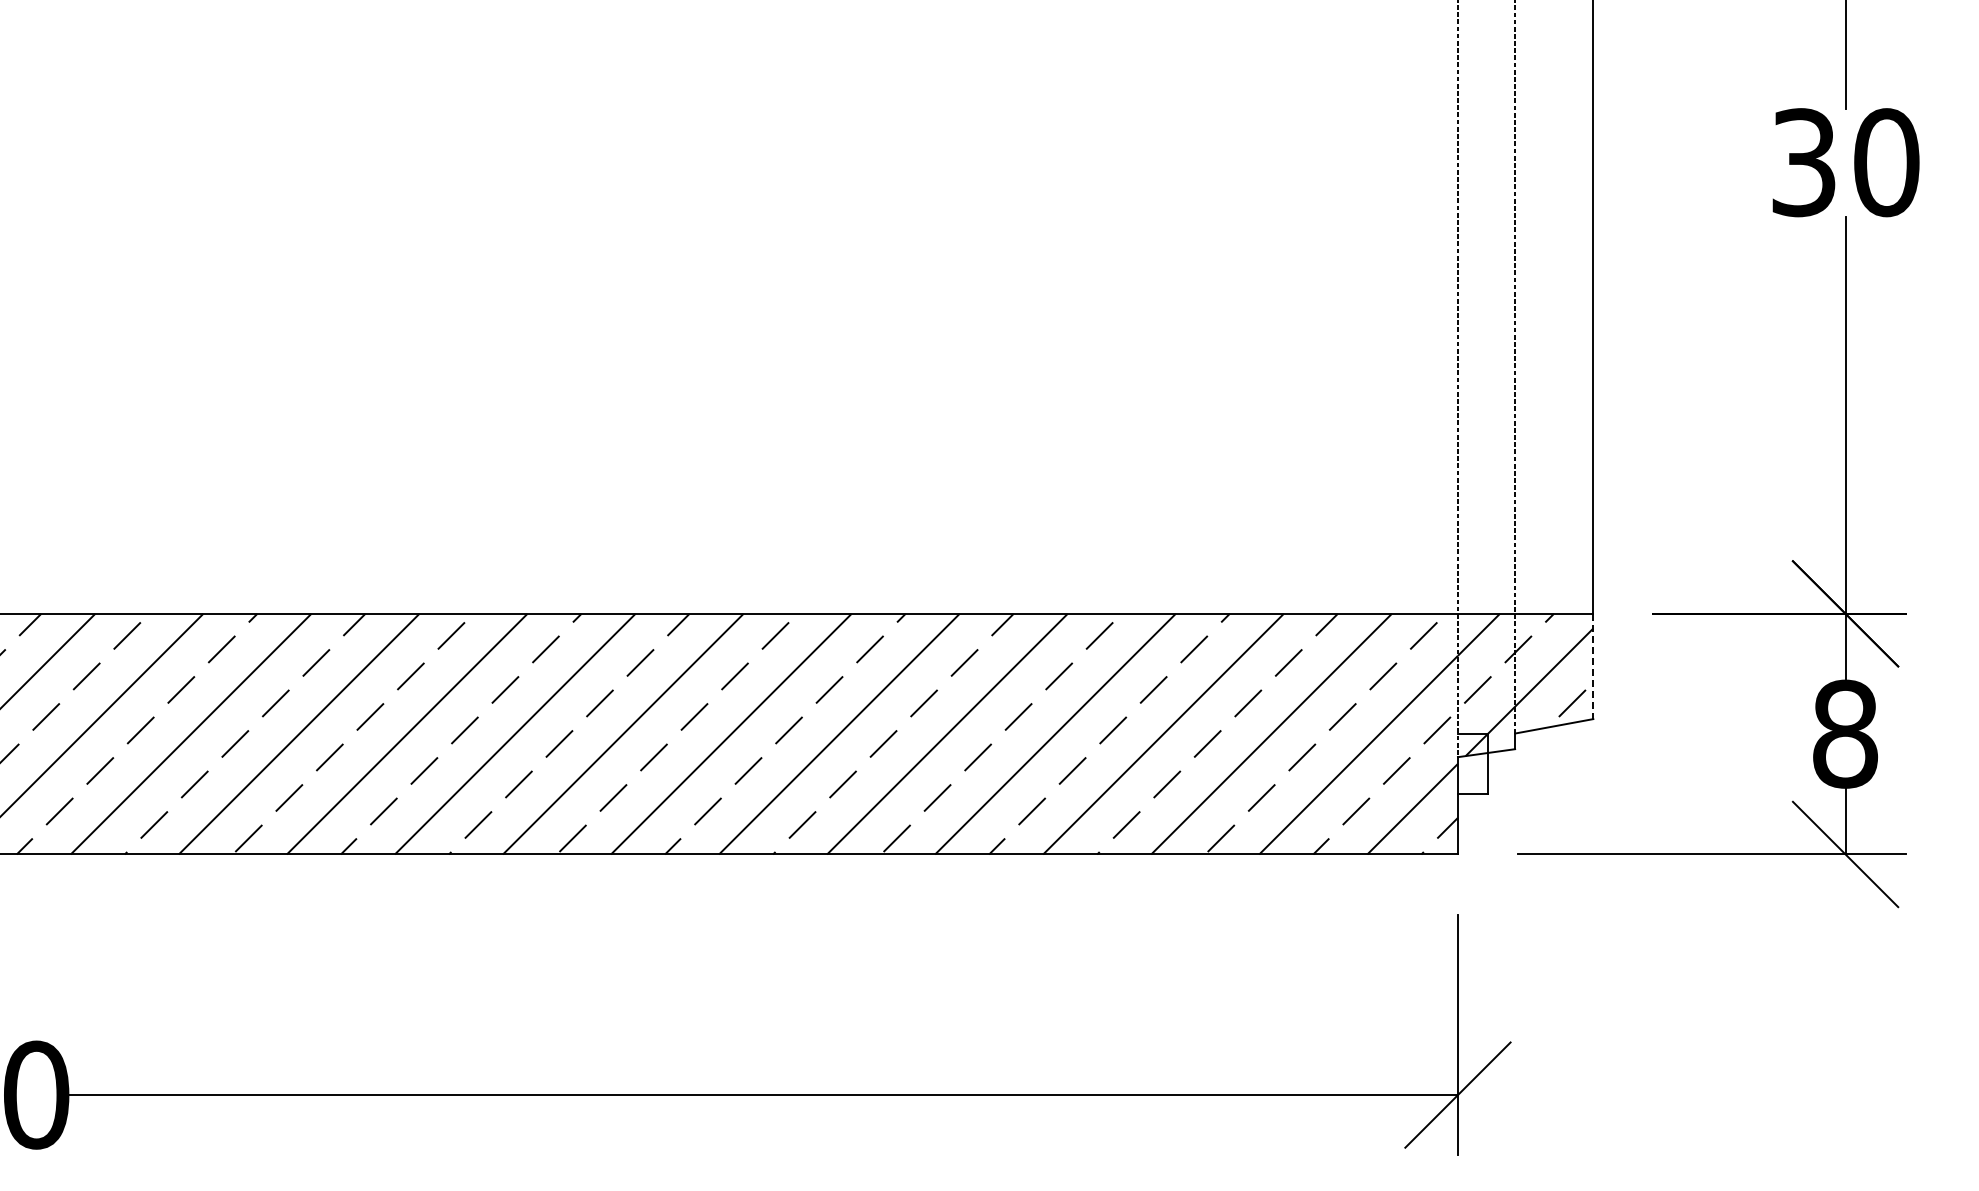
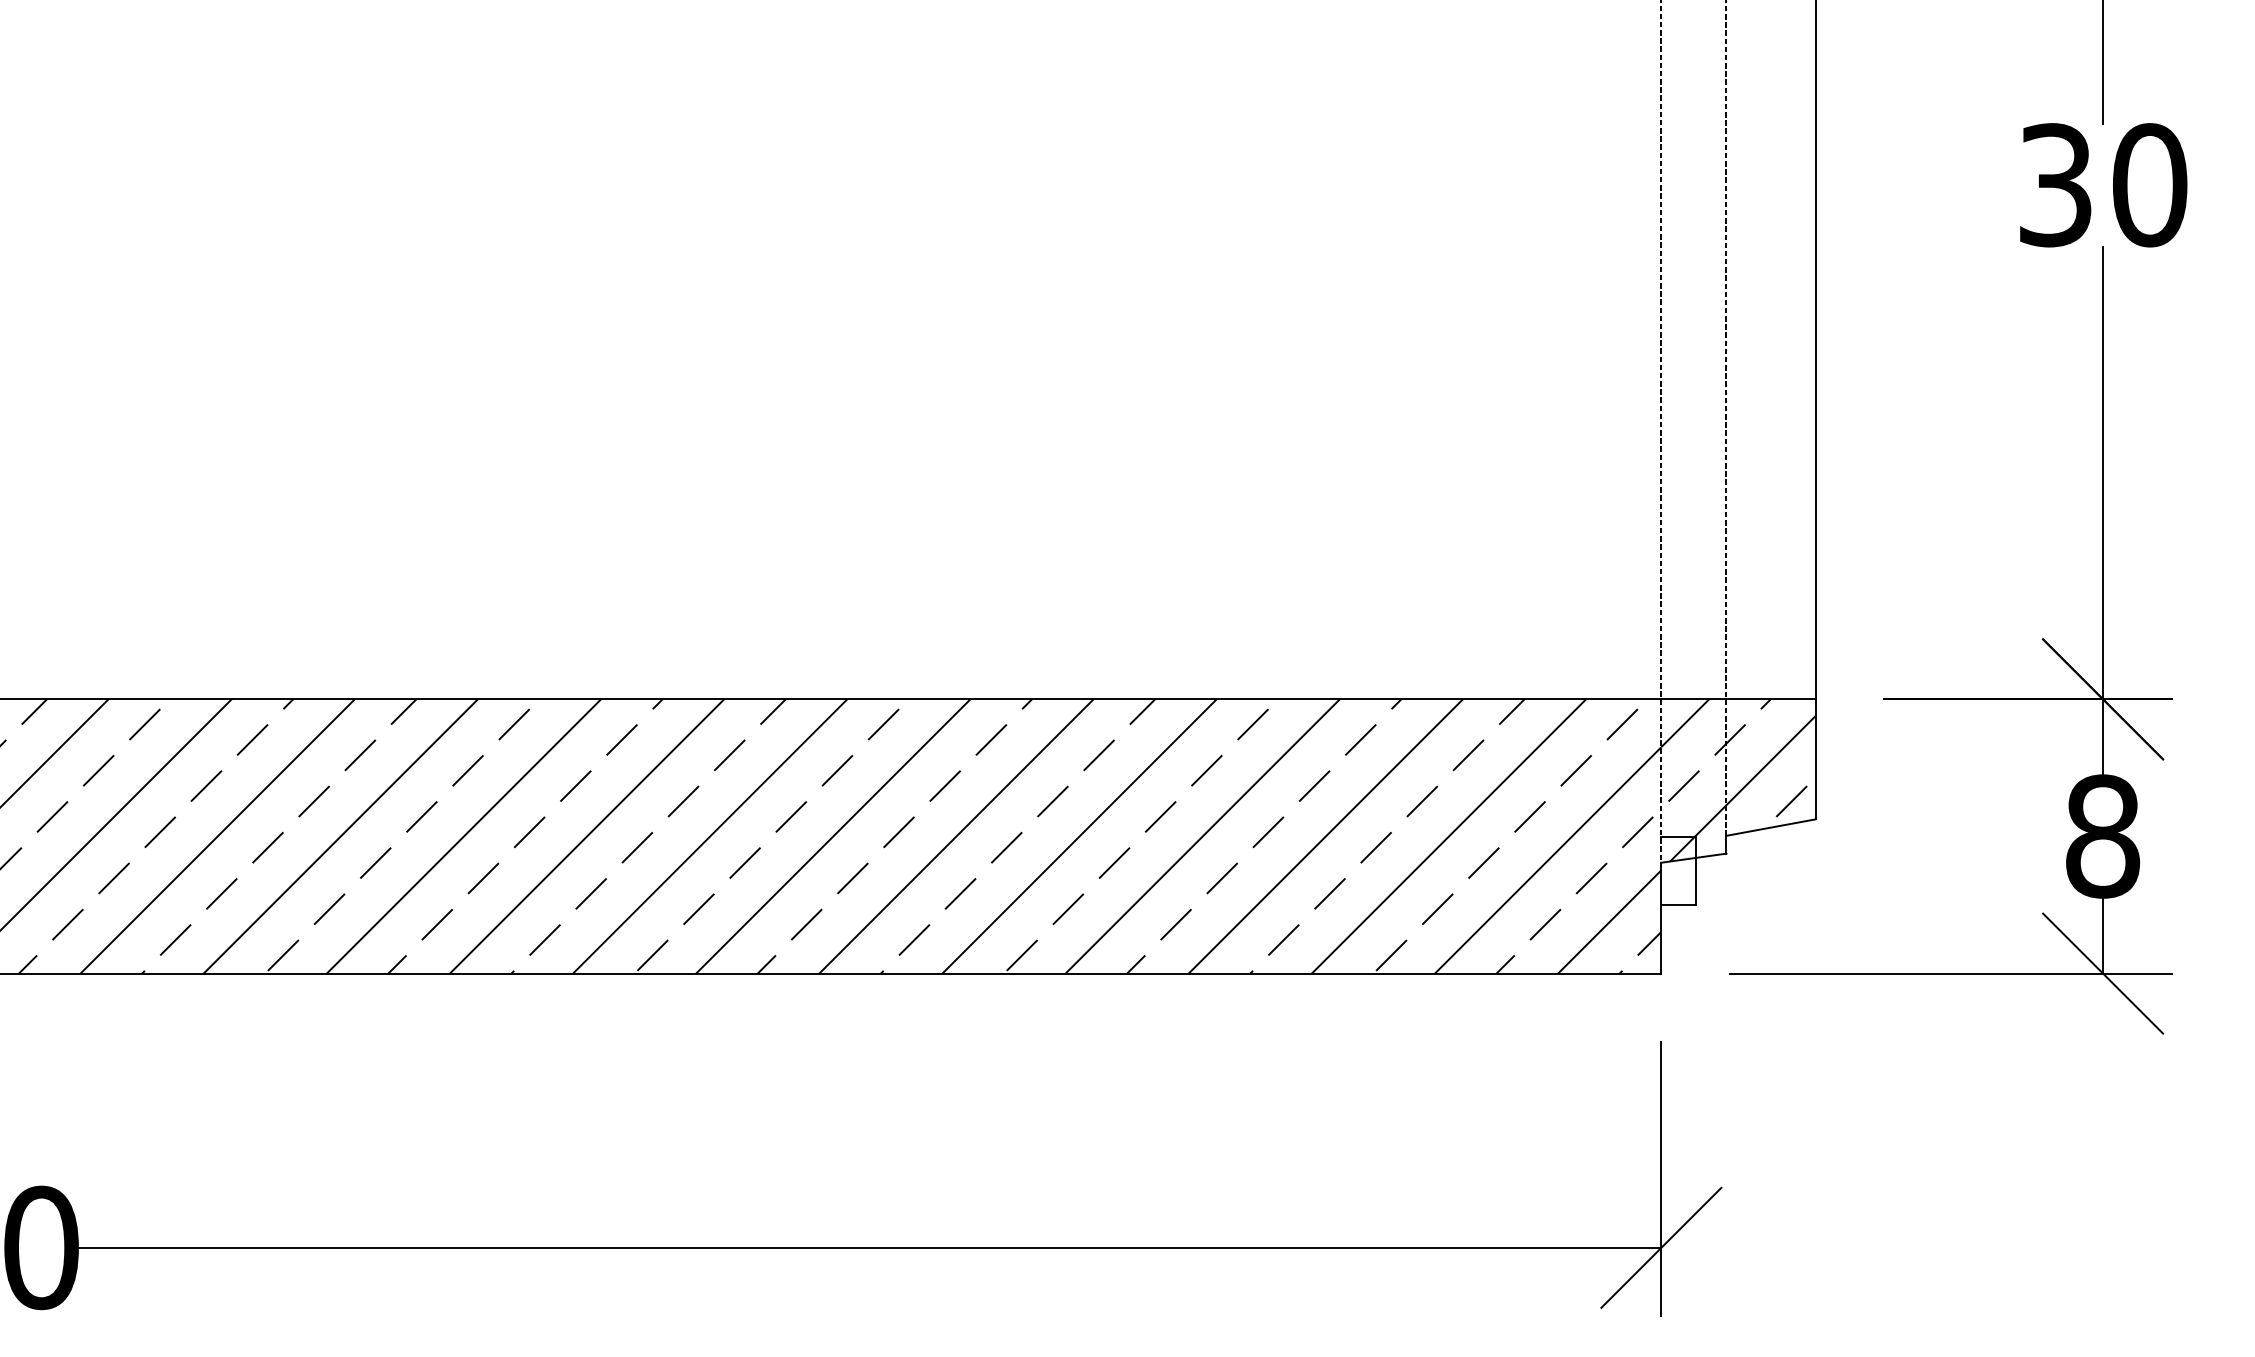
line: (1593, 666) -> (1815, 759), dashed -> solid

